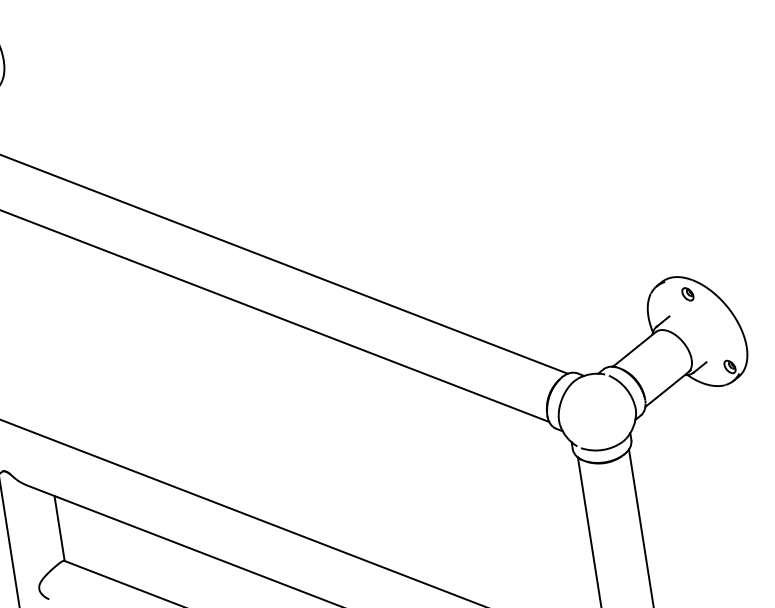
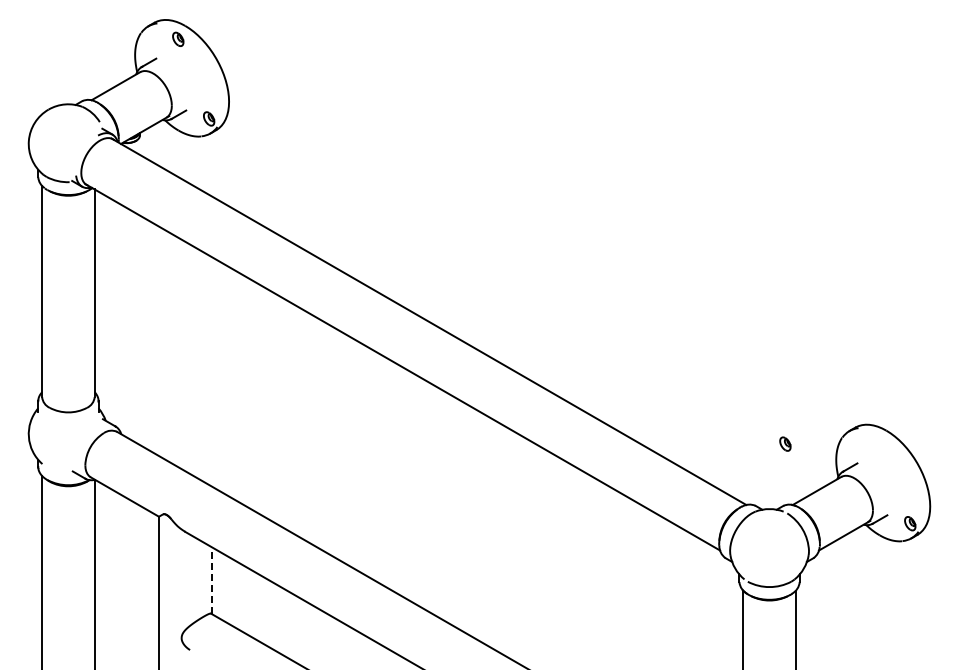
part: (687, 293) -> (785, 443), moved
line: (59, 528) -> (211, 580), solid -> dashed

